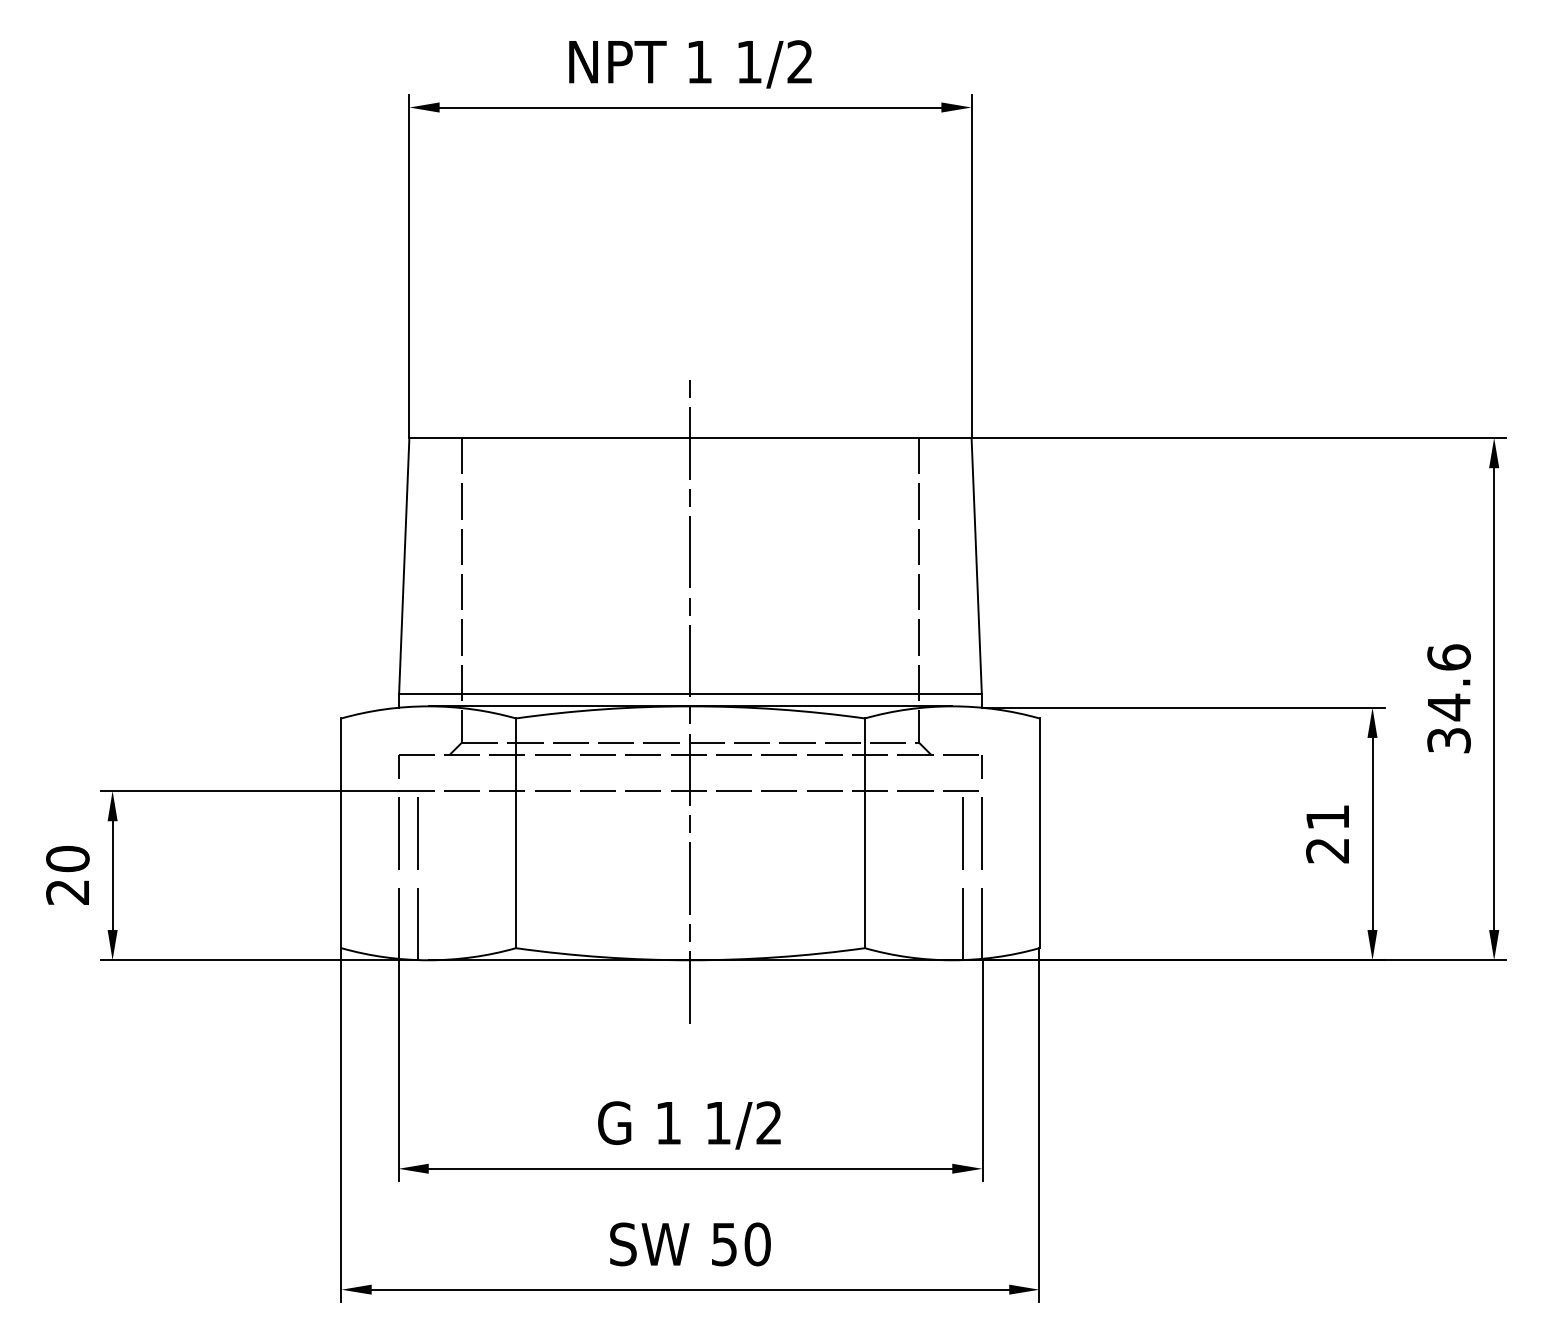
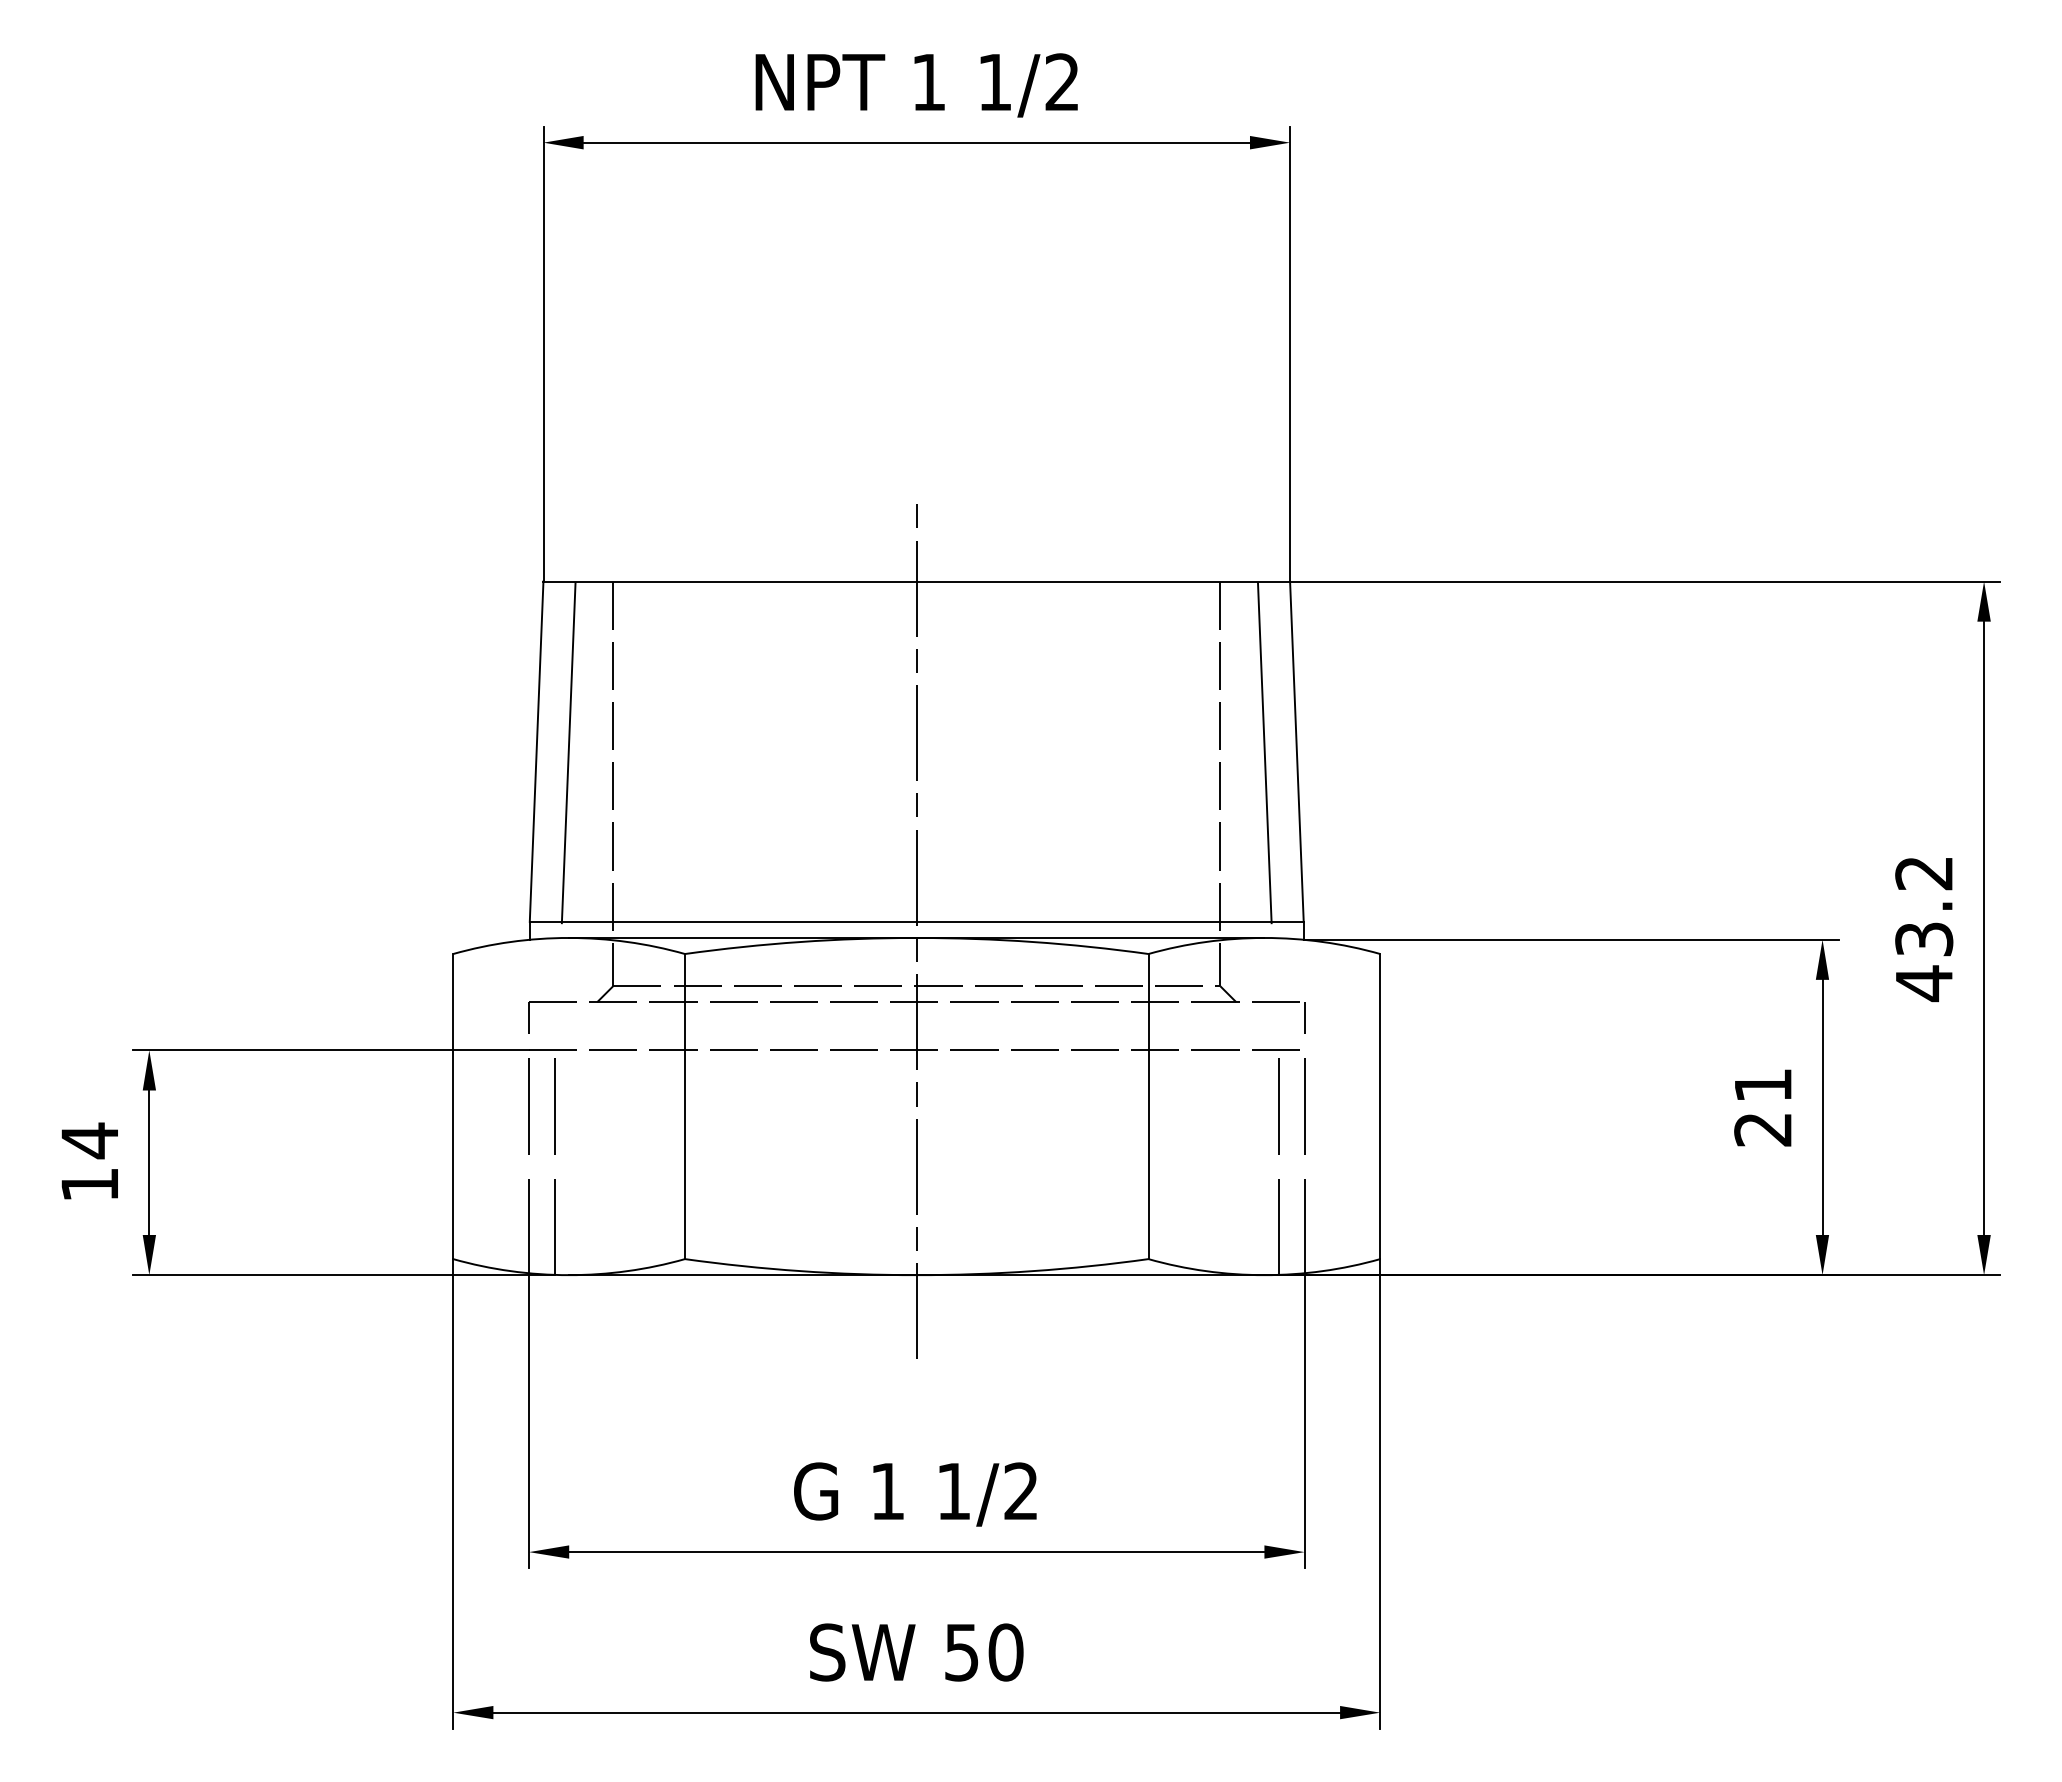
line: (428, 566) -> (568, 752), added
line: (952, 566) -> (1264, 752), added
text: (1449, 699) -> (1924, 928), 34.6 -> 43.2
text: (67, 874) -> (89, 1161), 20 -> 14

